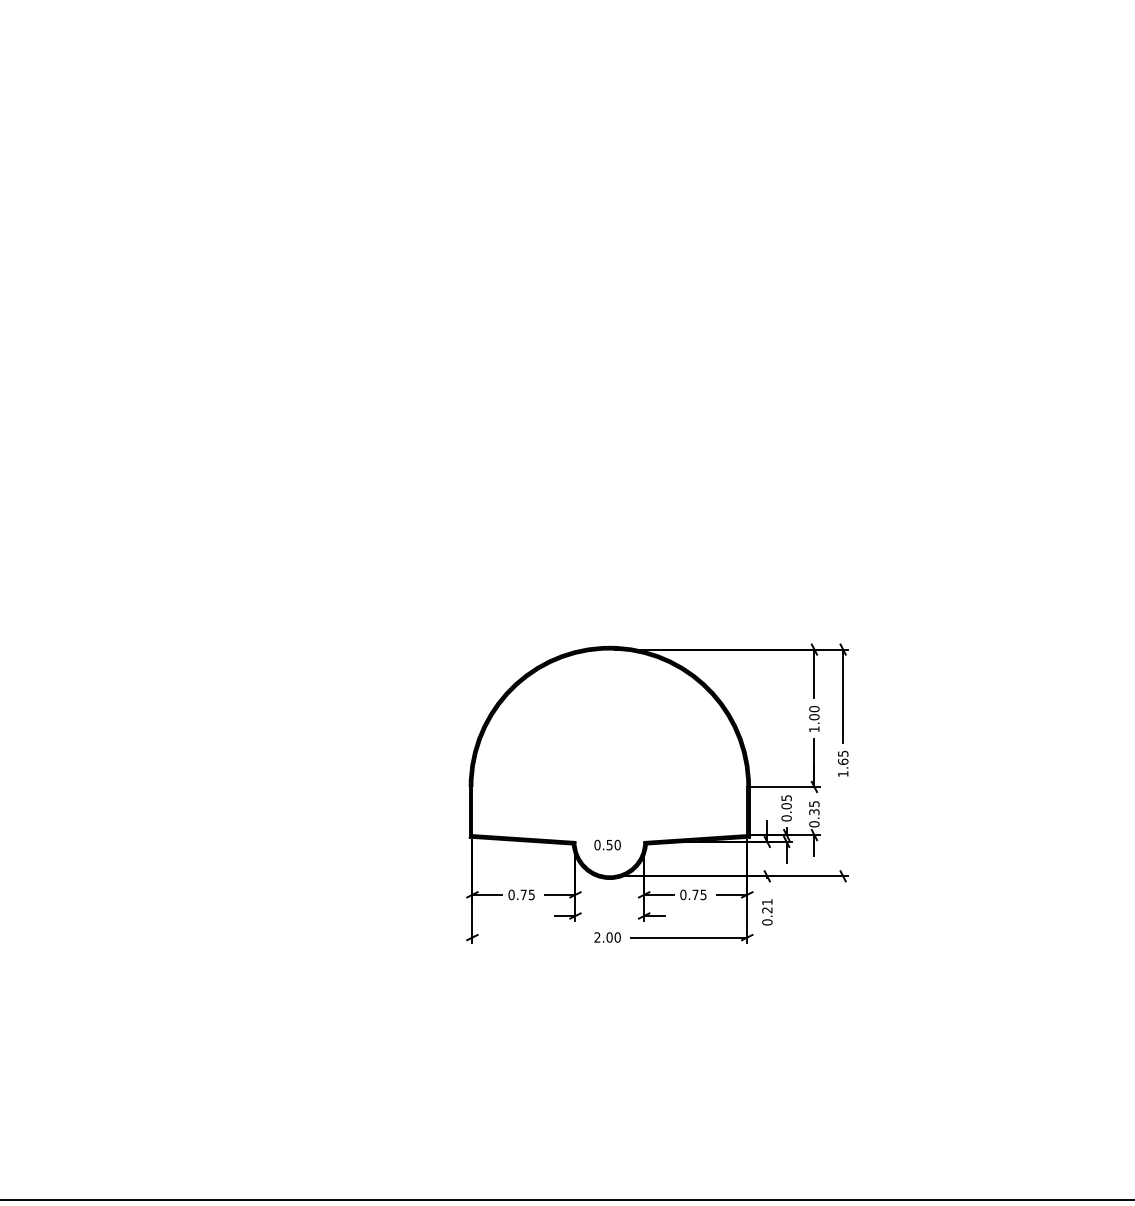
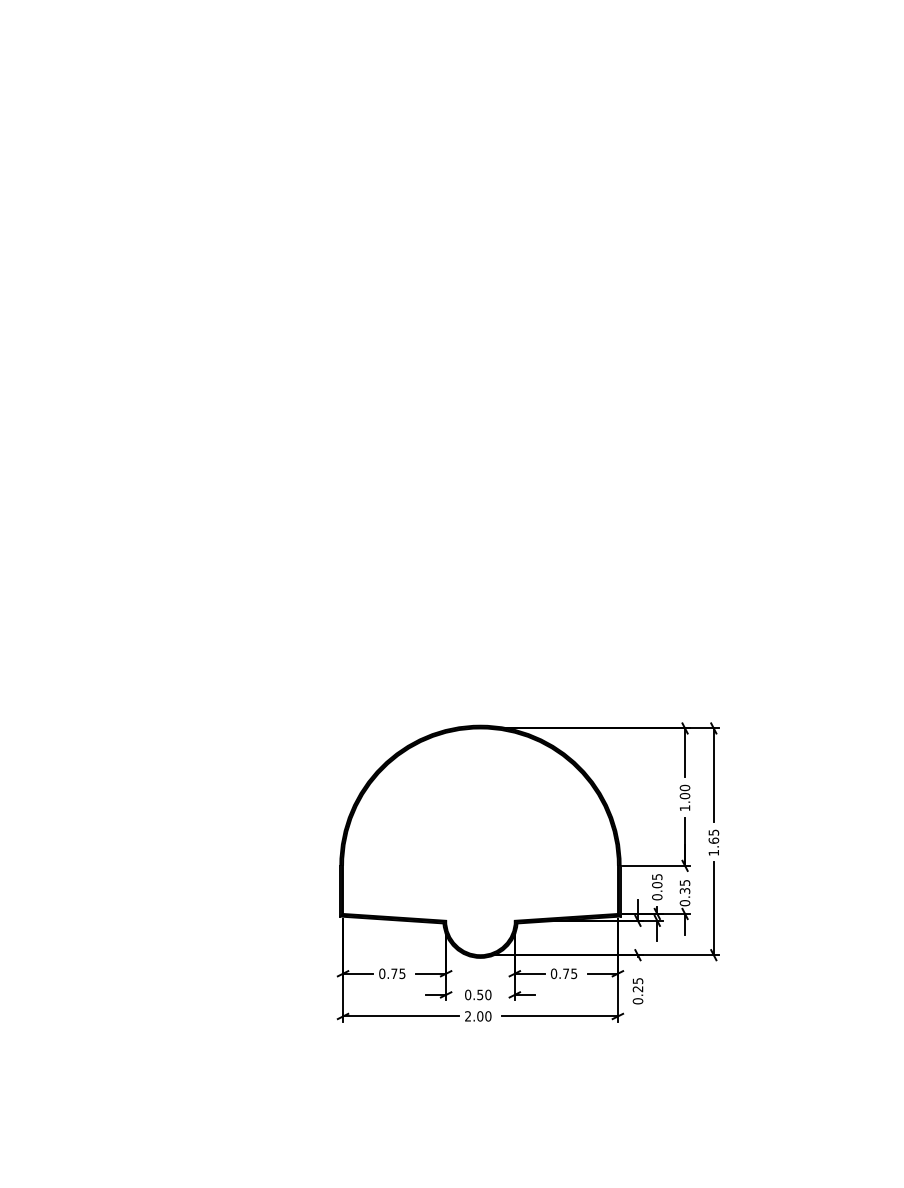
line: (843, 829) -> (714, 908), added
text: (607, 844) -> (478, 994), moved
text: (767, 902) -> (638, 981), 0.21 -> 0.25
line: (530, 937) -> (401, 1016), added

